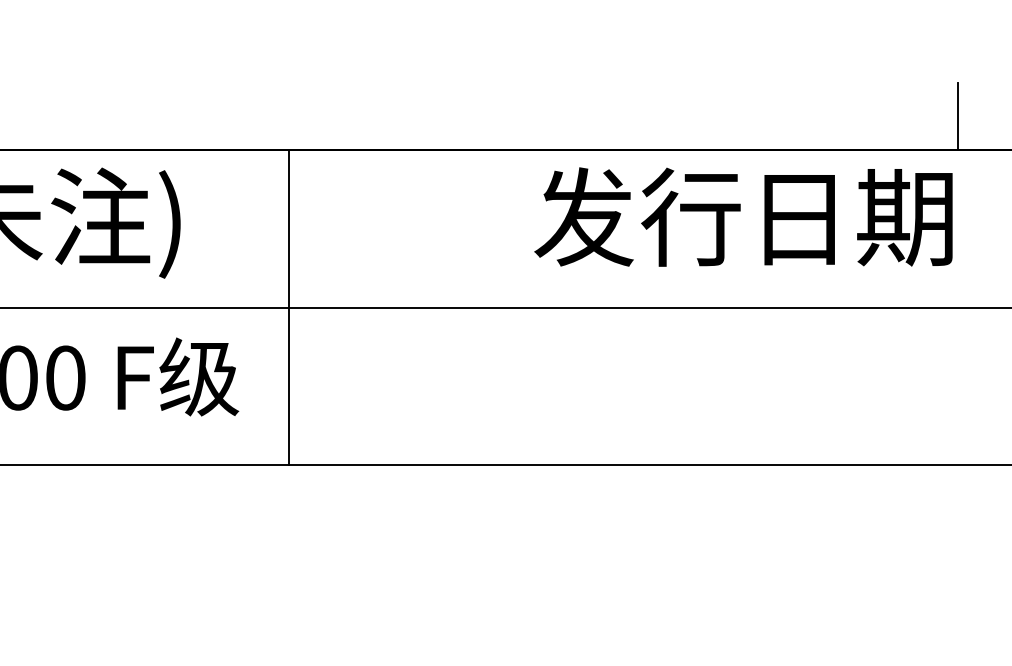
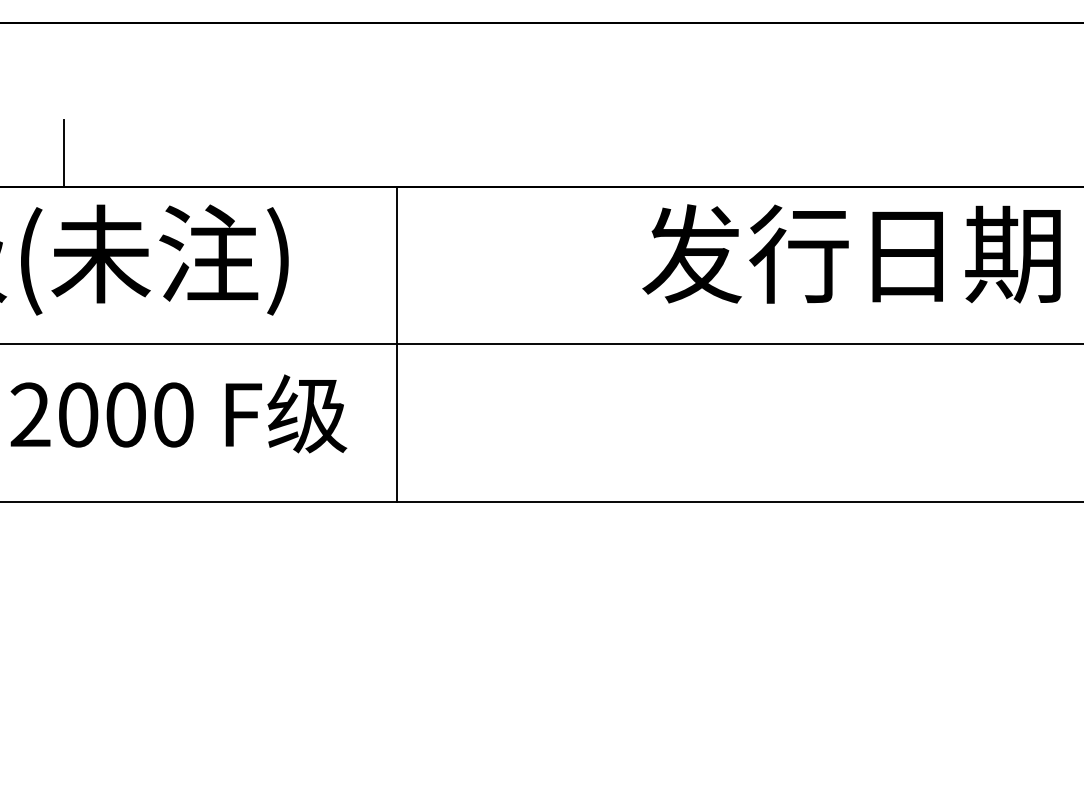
line: (957, 116) -> (1065, 153), removed

